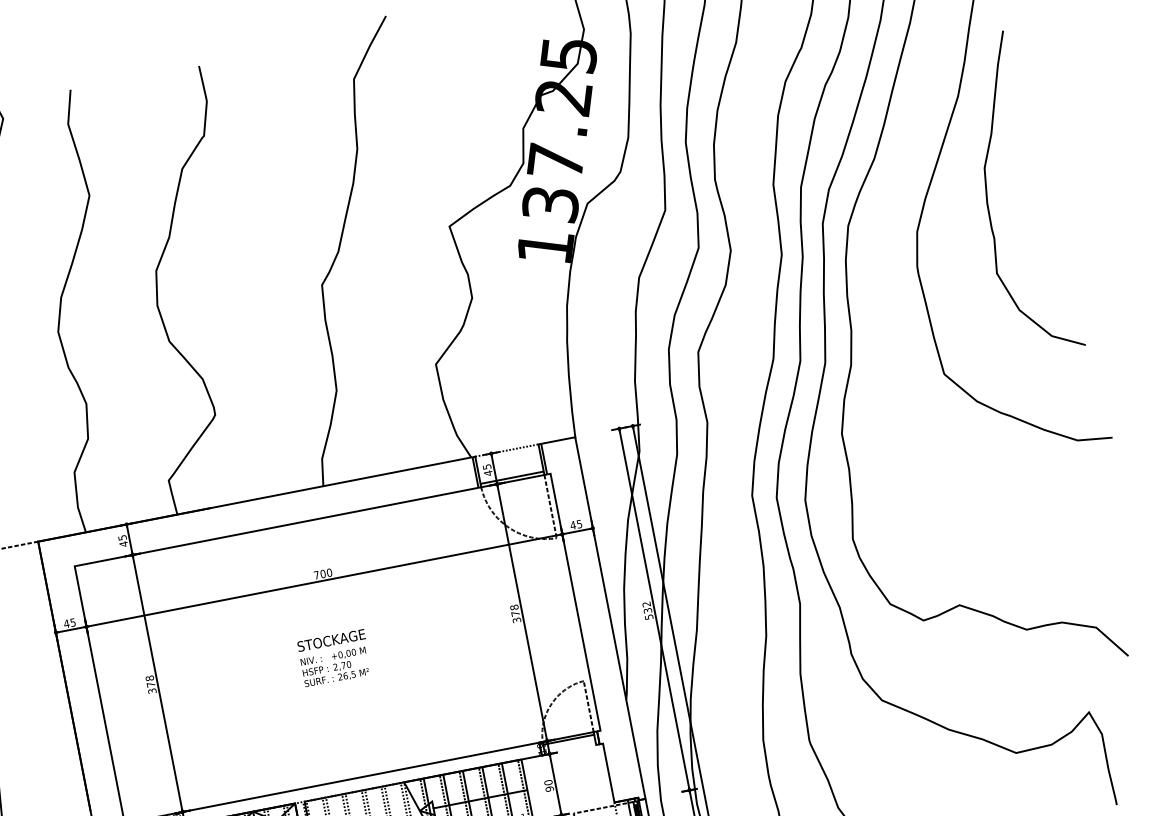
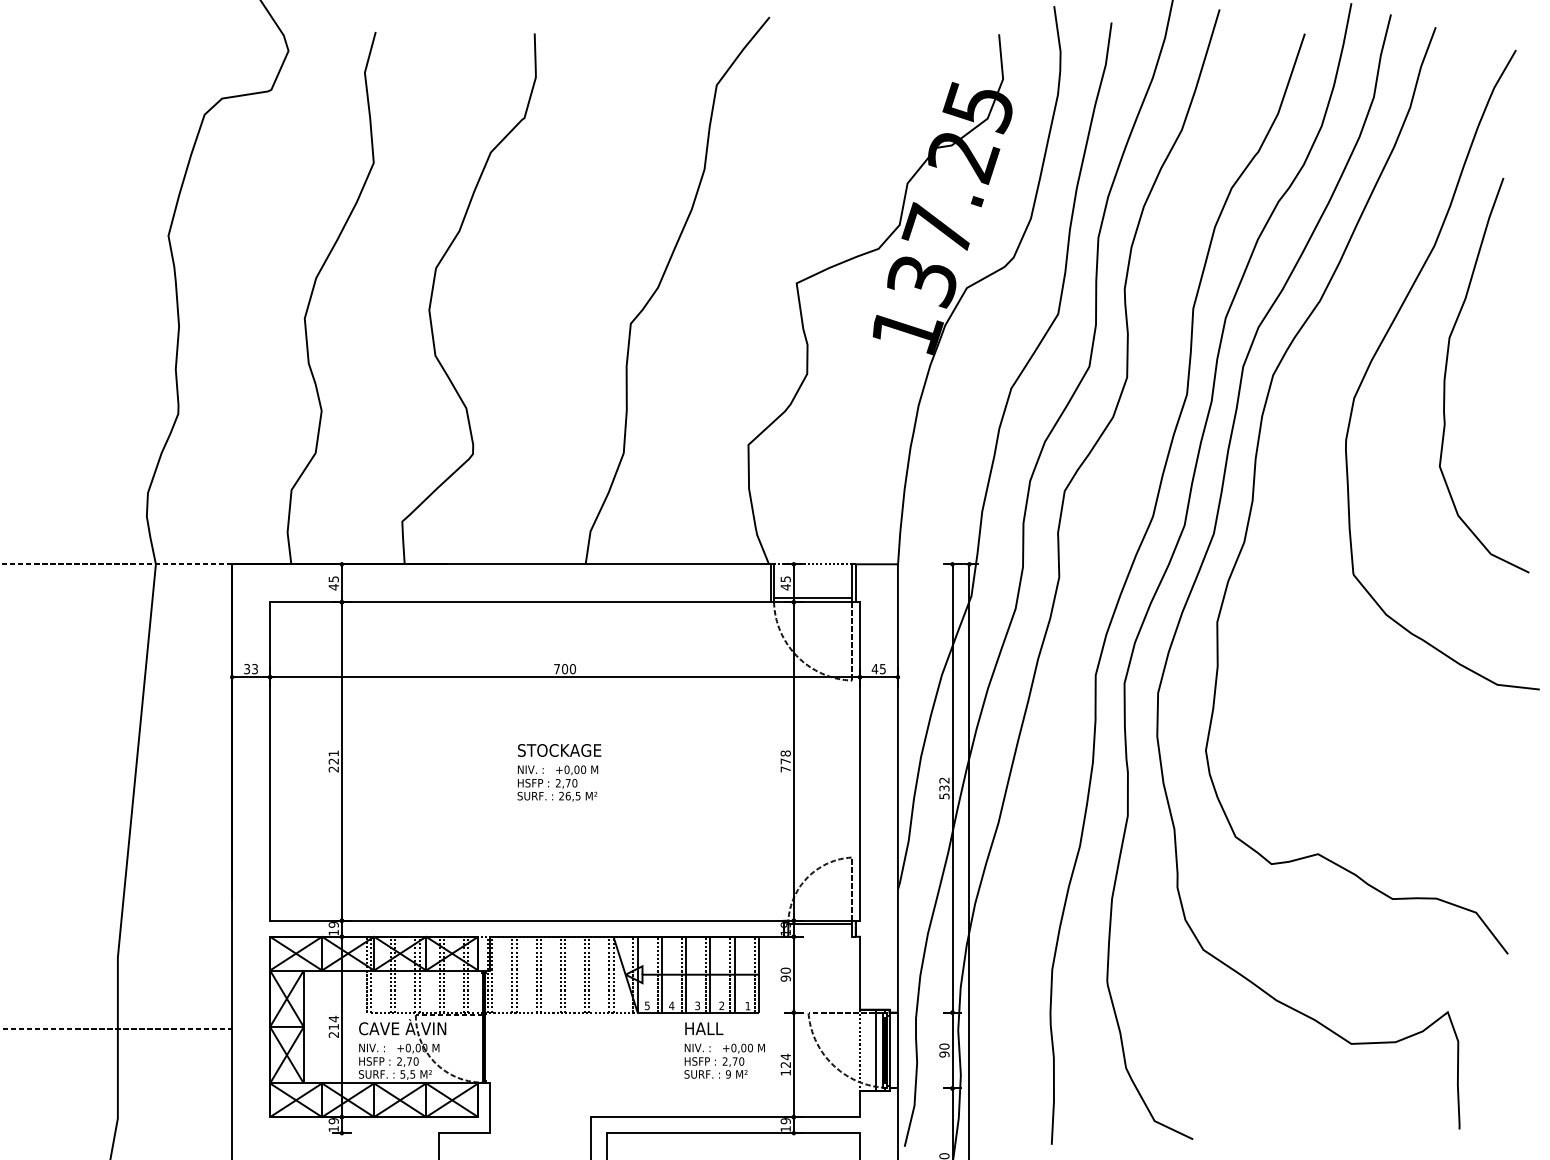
text: (516, 620) -> (785, 769), 378 -> 778
text: (69, 623) -> (250, 669), 45 -> 33
text: (150, 684) -> (333, 761), 378 -> 221

